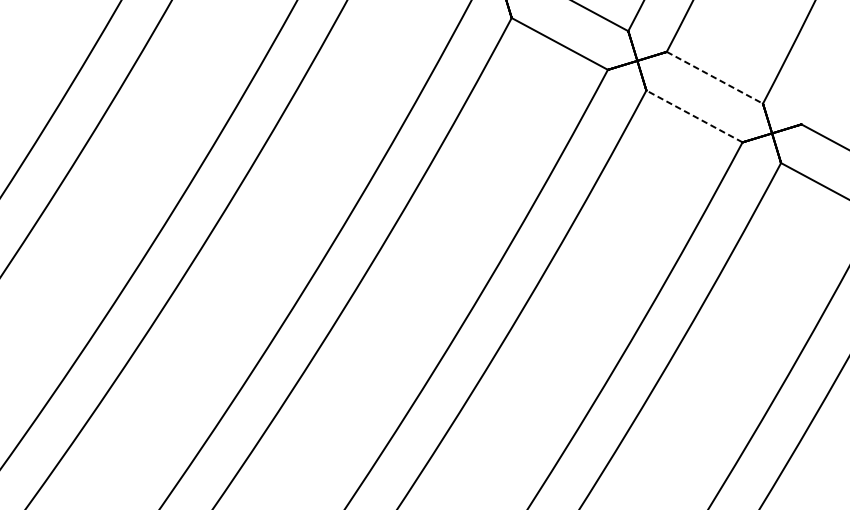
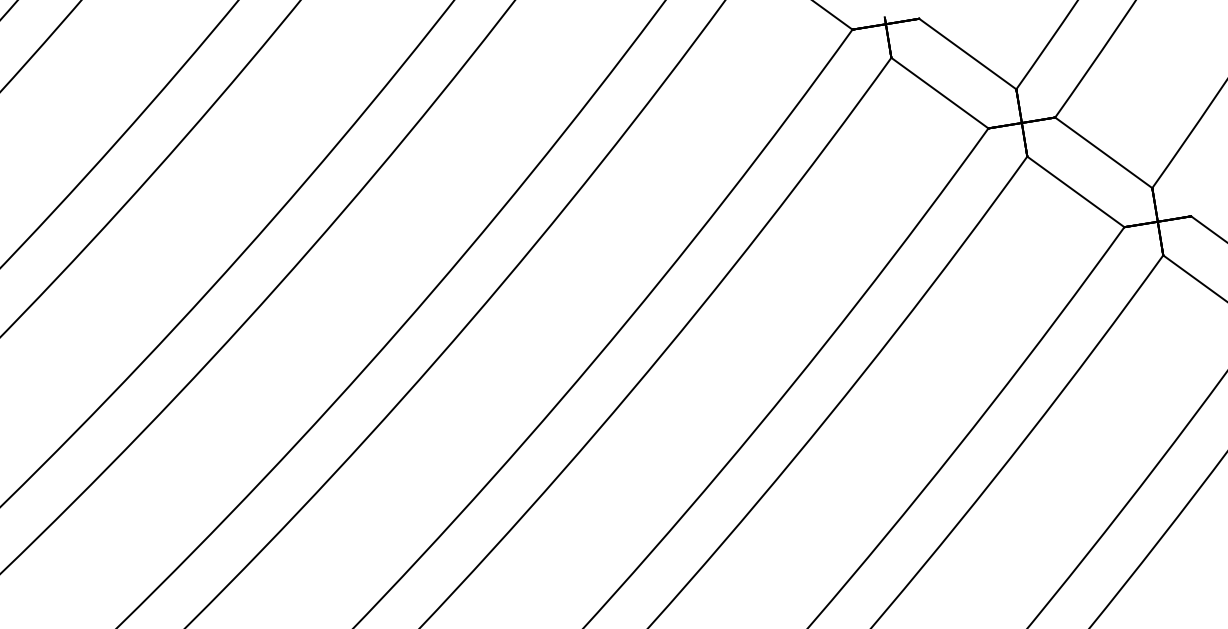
line: (715, 78) -> (1104, 153), dashed -> solid
line: (694, 116) -> (1075, 191), dashed -> solid

